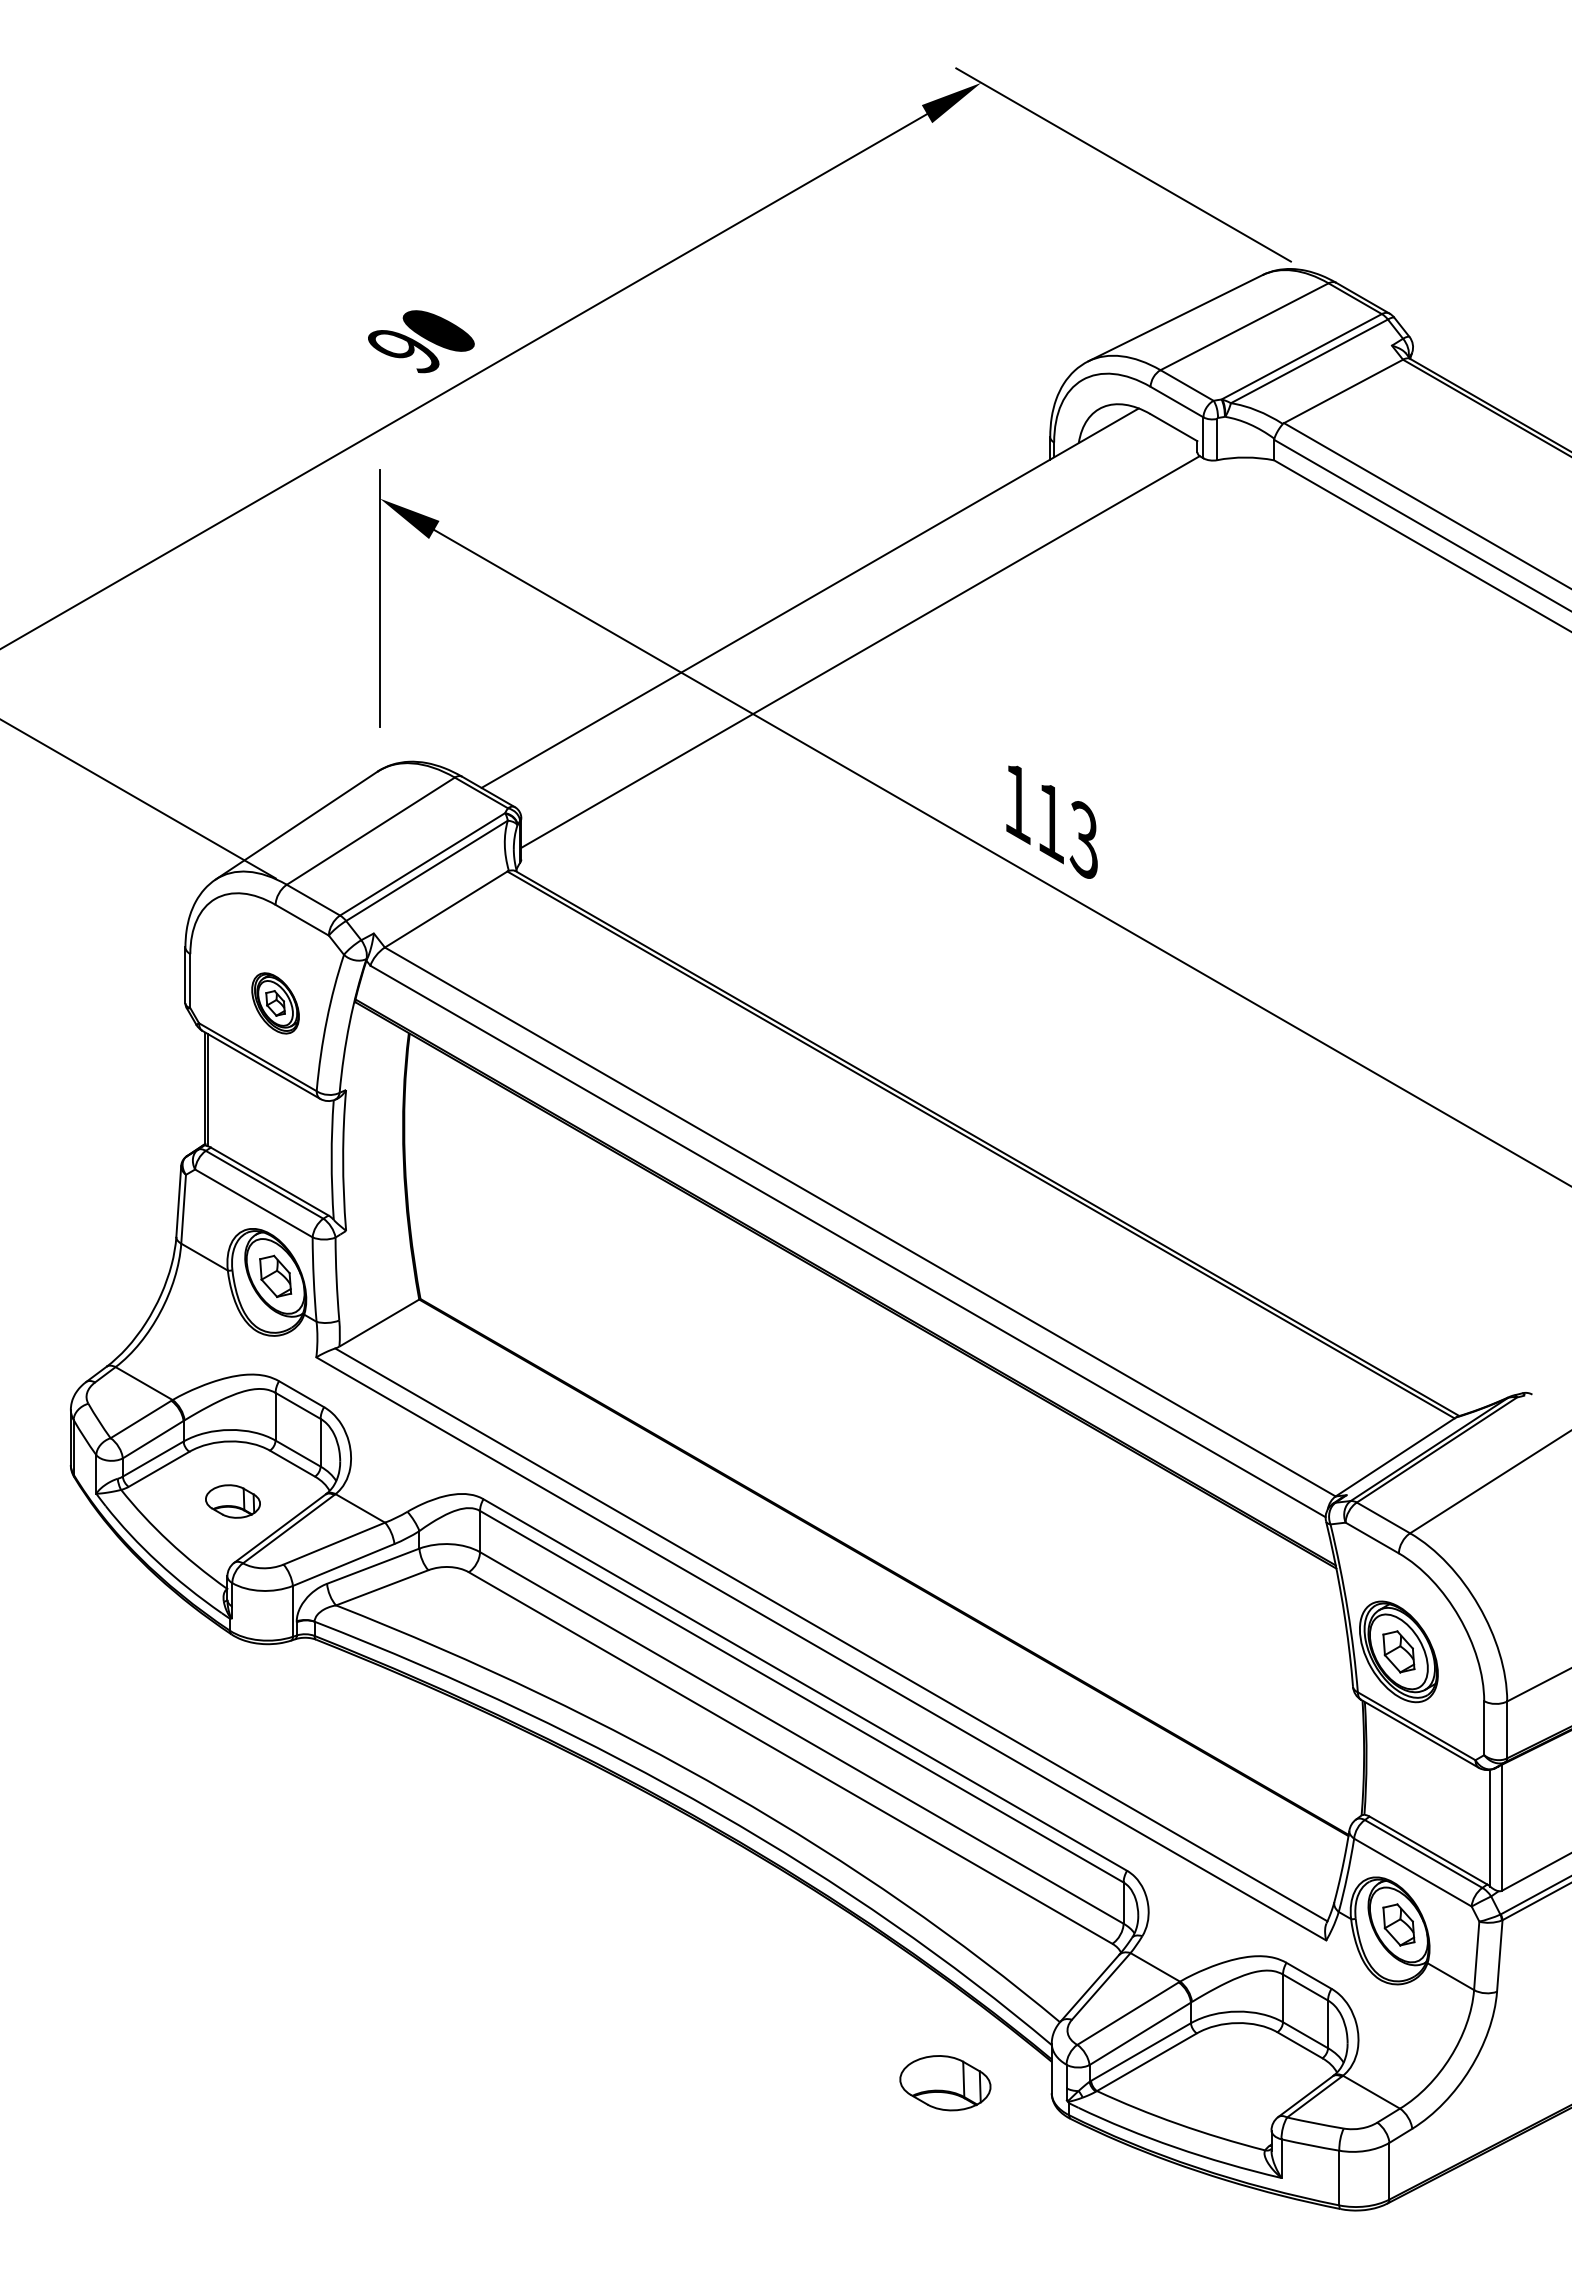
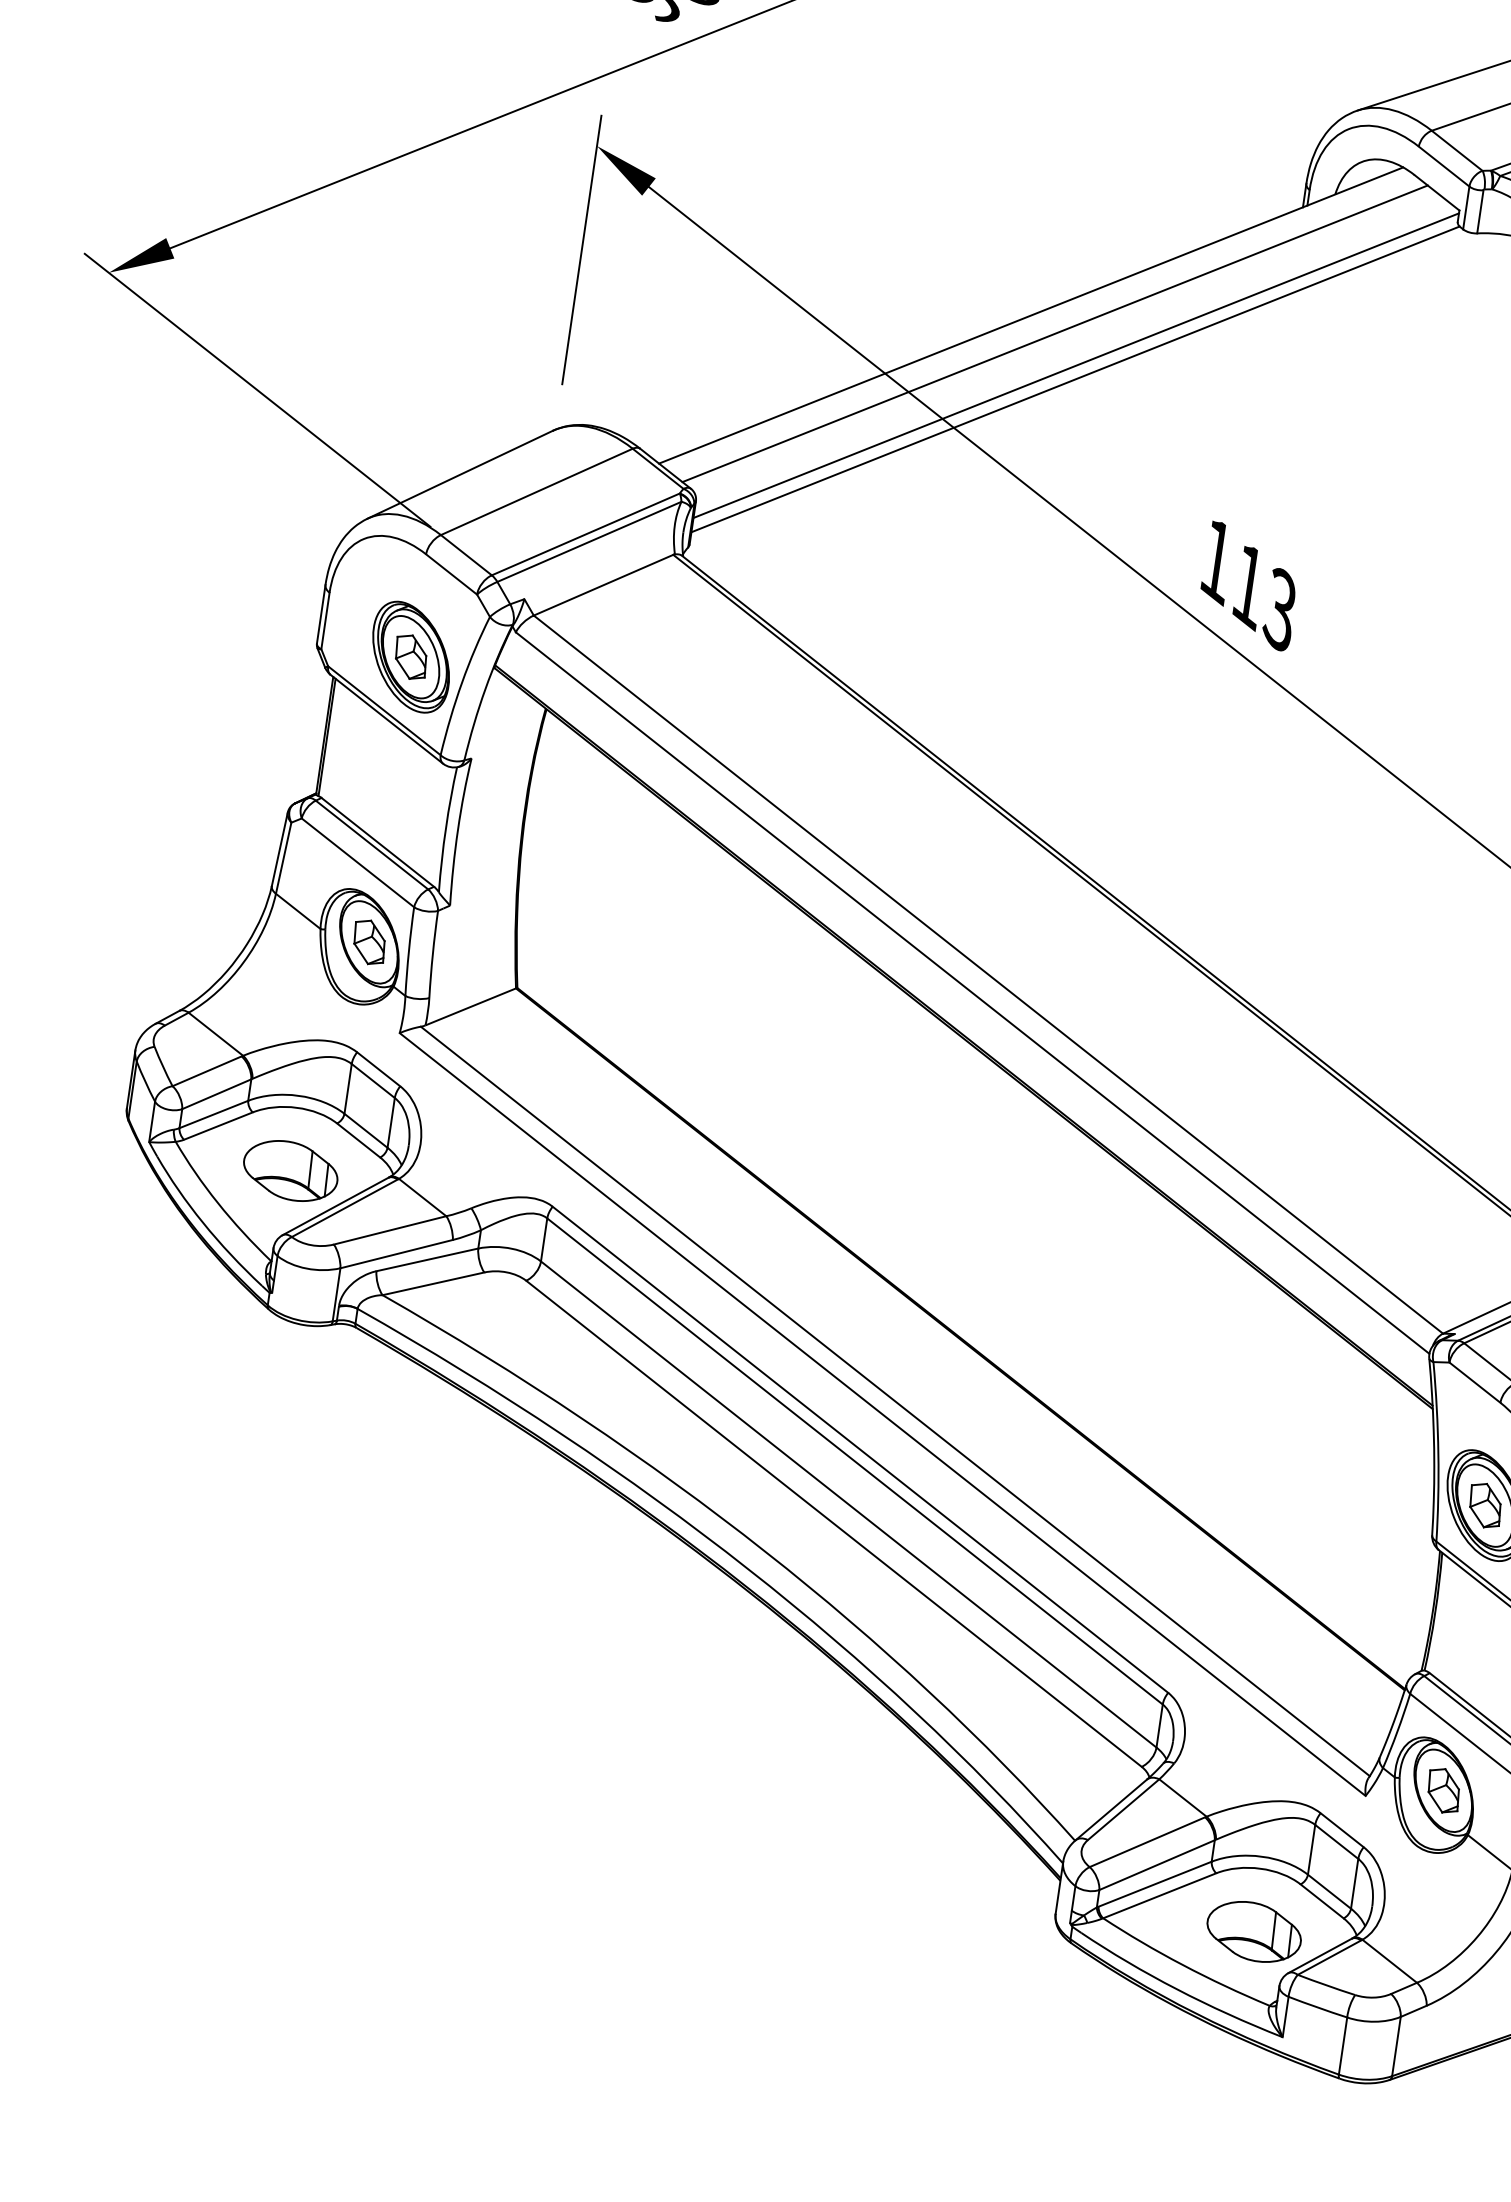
line: (835, 612) -> (1055, 334), added
line: (859, 638) -> (1076, 365), added
part: (275, 1003) -> (410, 657), size x1.67
part: (232, 1501) -> (290, 1170), size x1.67
part: (945, 2083) -> (1254, 1932), moved

